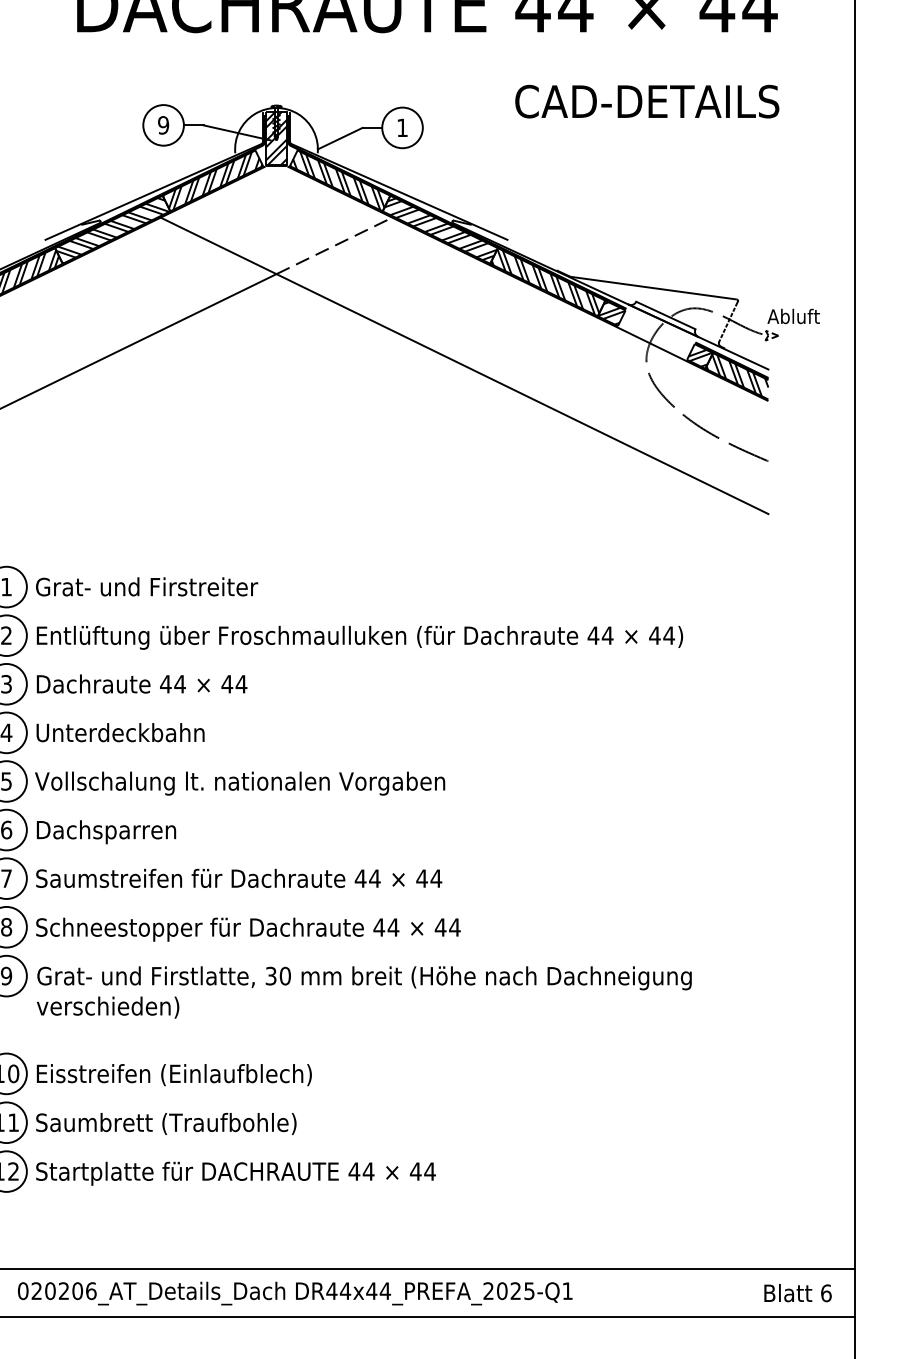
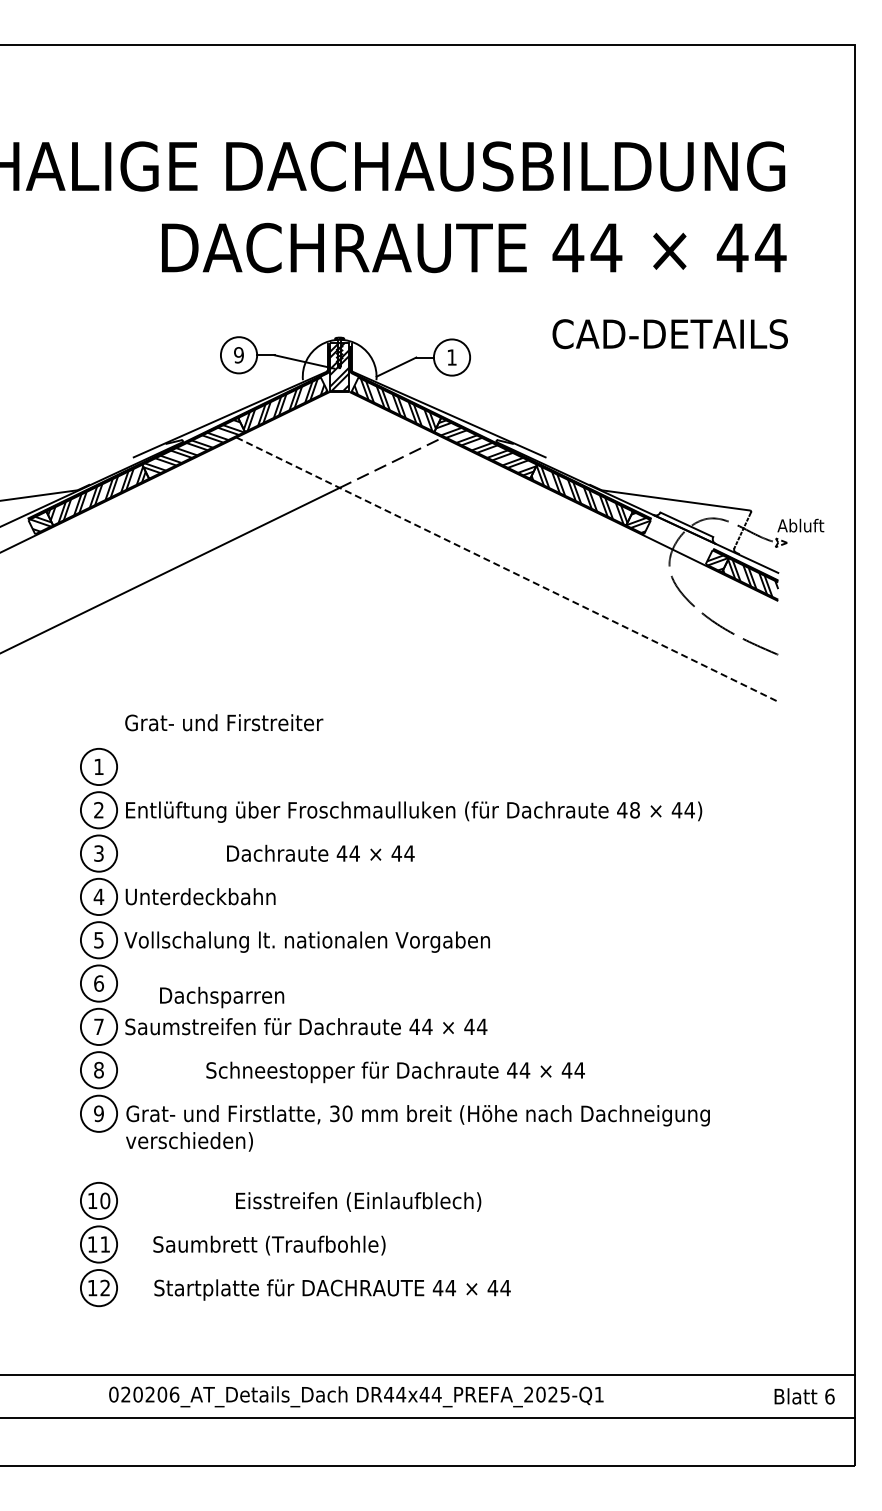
line: (464, 365) -> (507, 569), solid -> dashed
text: (147, 586) -> (224, 722), moved
text: (607, 635) -> (634, 810), 44 -> 48
text: (141, 683) -> (320, 852), moved
text: (106, 832) -> (222, 997), moved
text: (248, 929) -> (395, 1072), moved
text: (174, 1074) -> (358, 1201), moved
text: (166, 1123) -> (269, 1245), moved
text: (235, 1173) -> (332, 1289), moved

